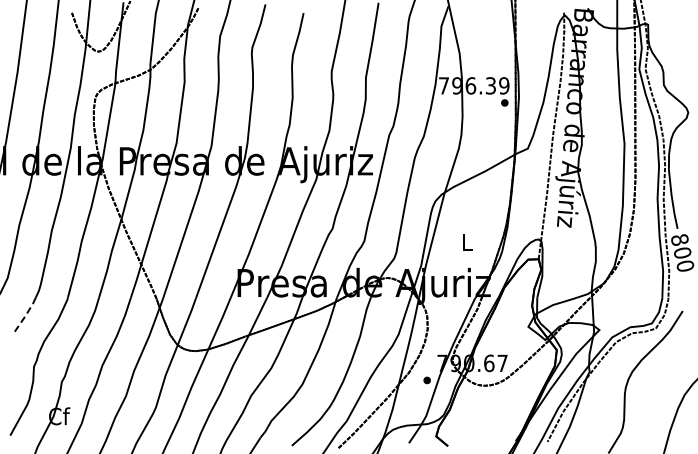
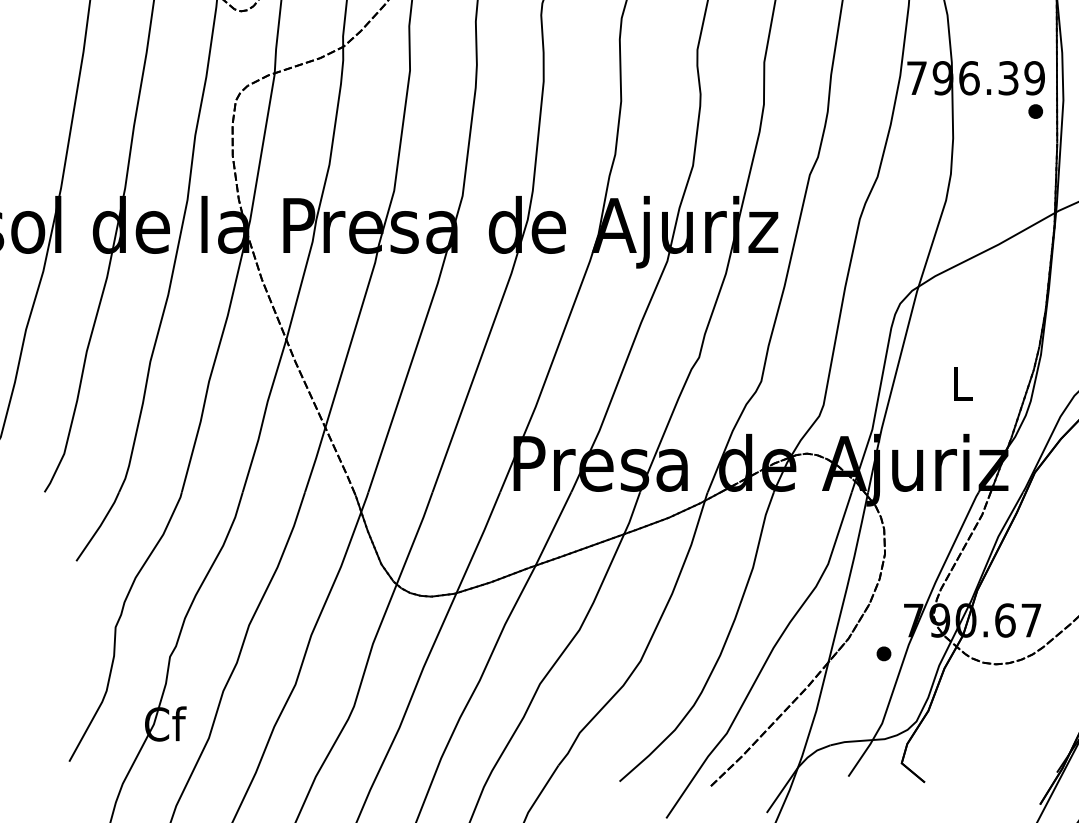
line: (26, 314) -> (100, 524), dashed -> solid

